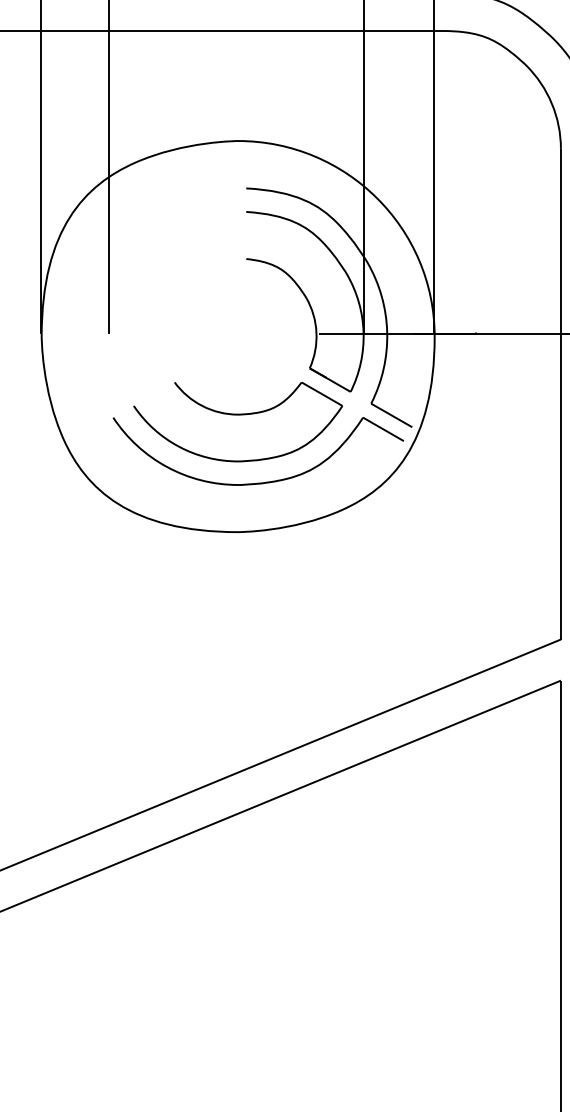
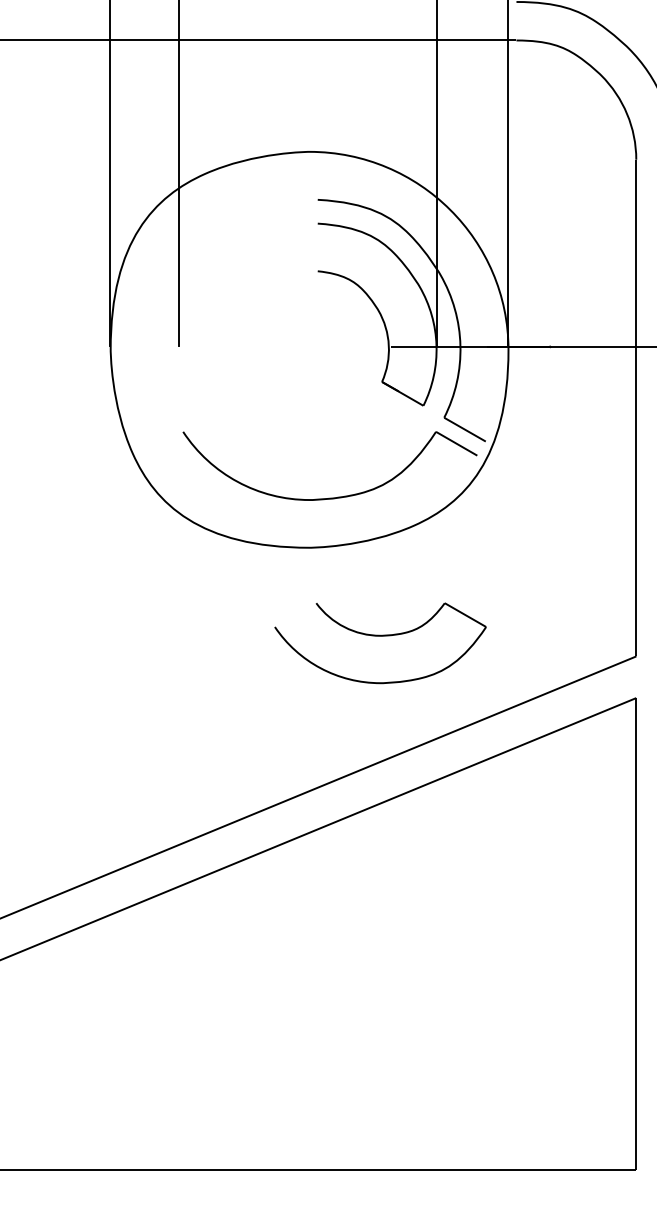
part: (238, 415) -> (380, 636), moved

